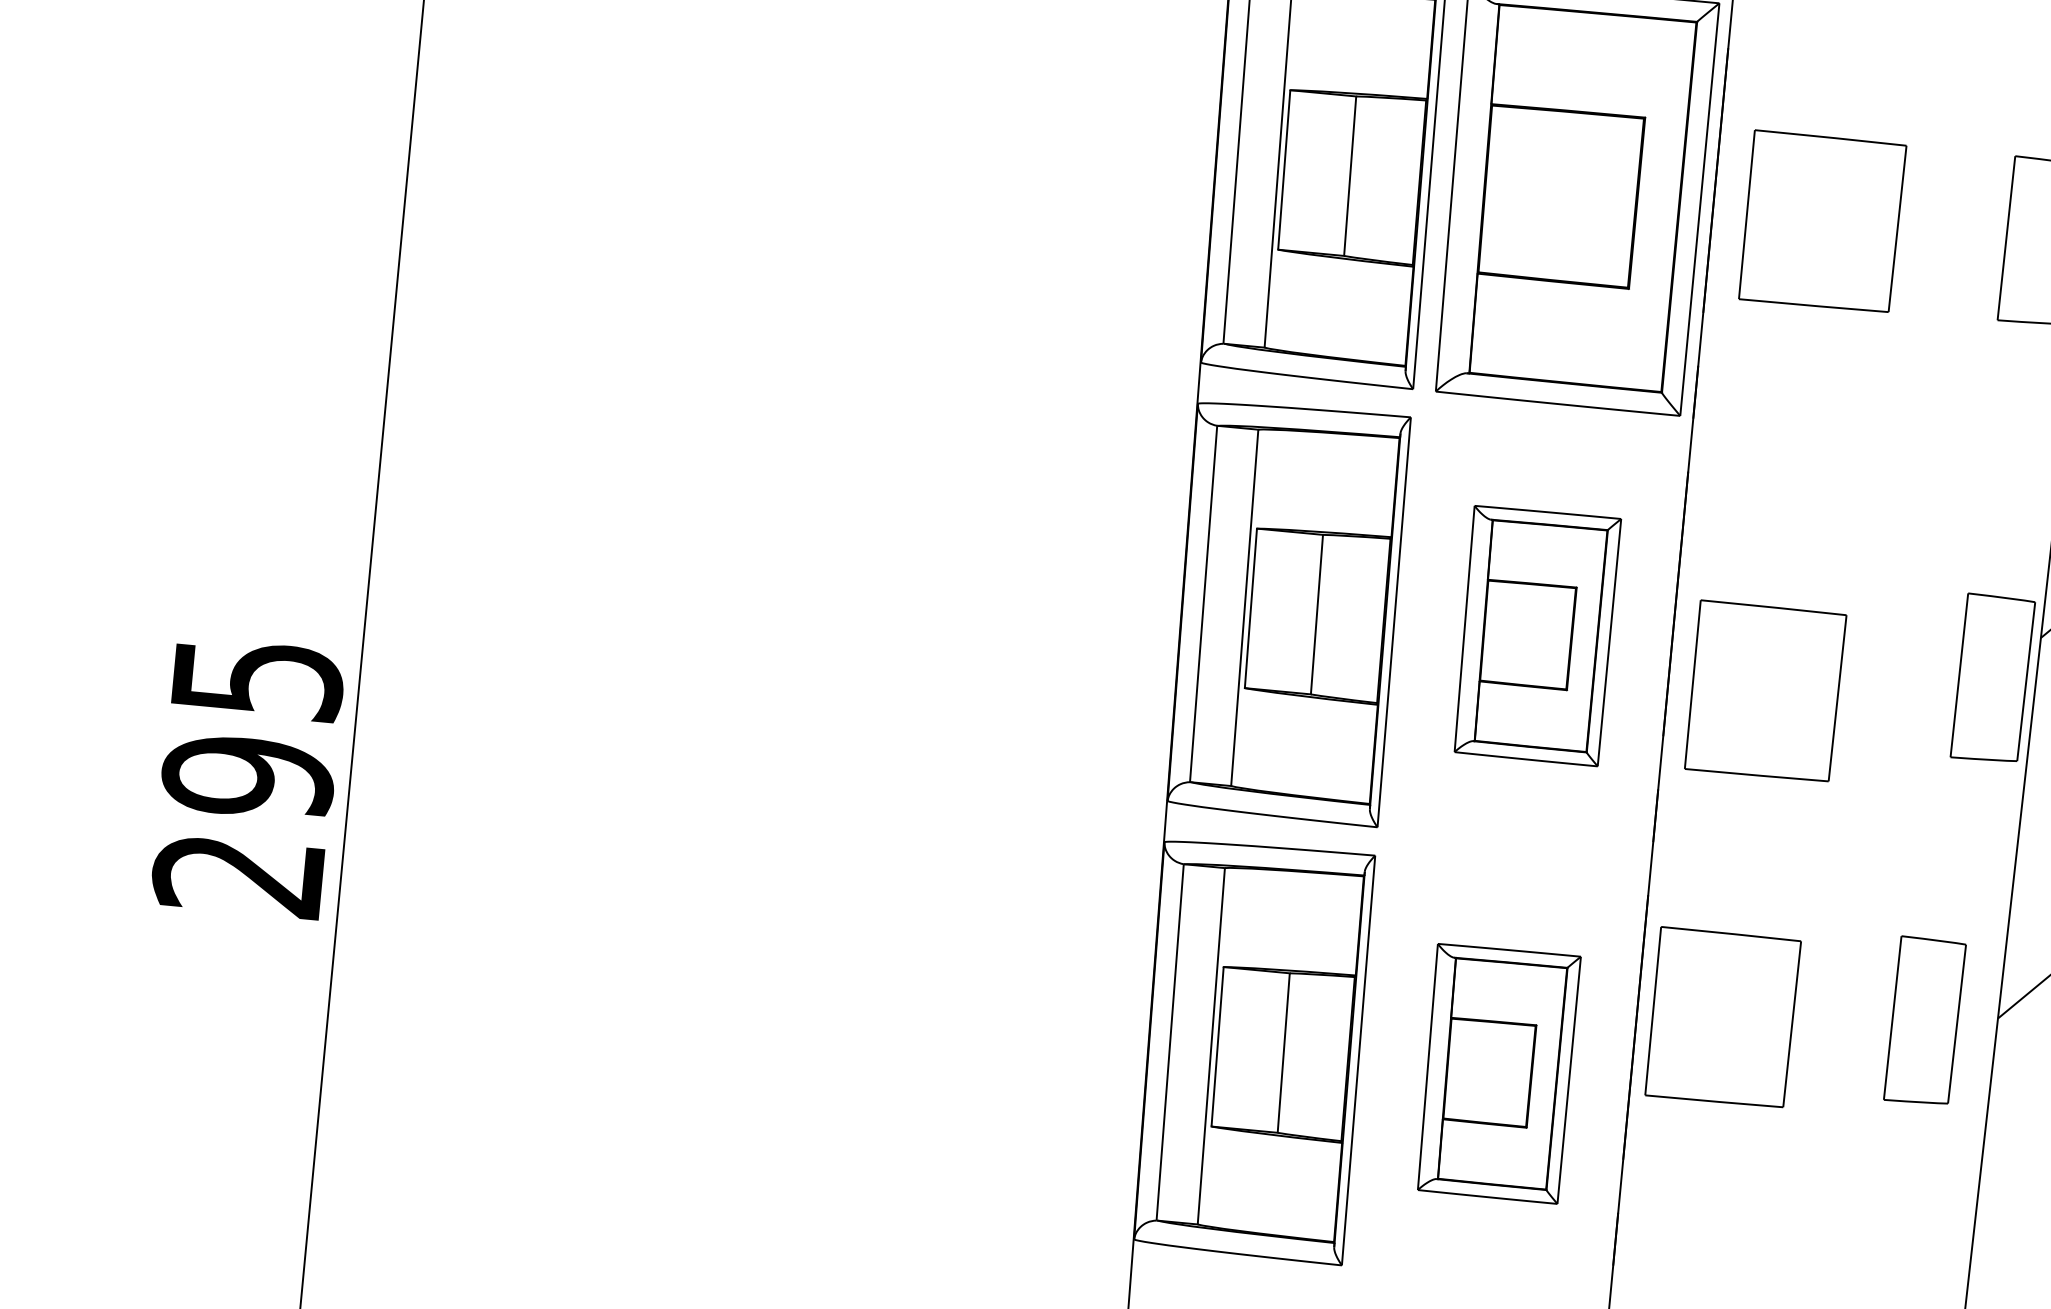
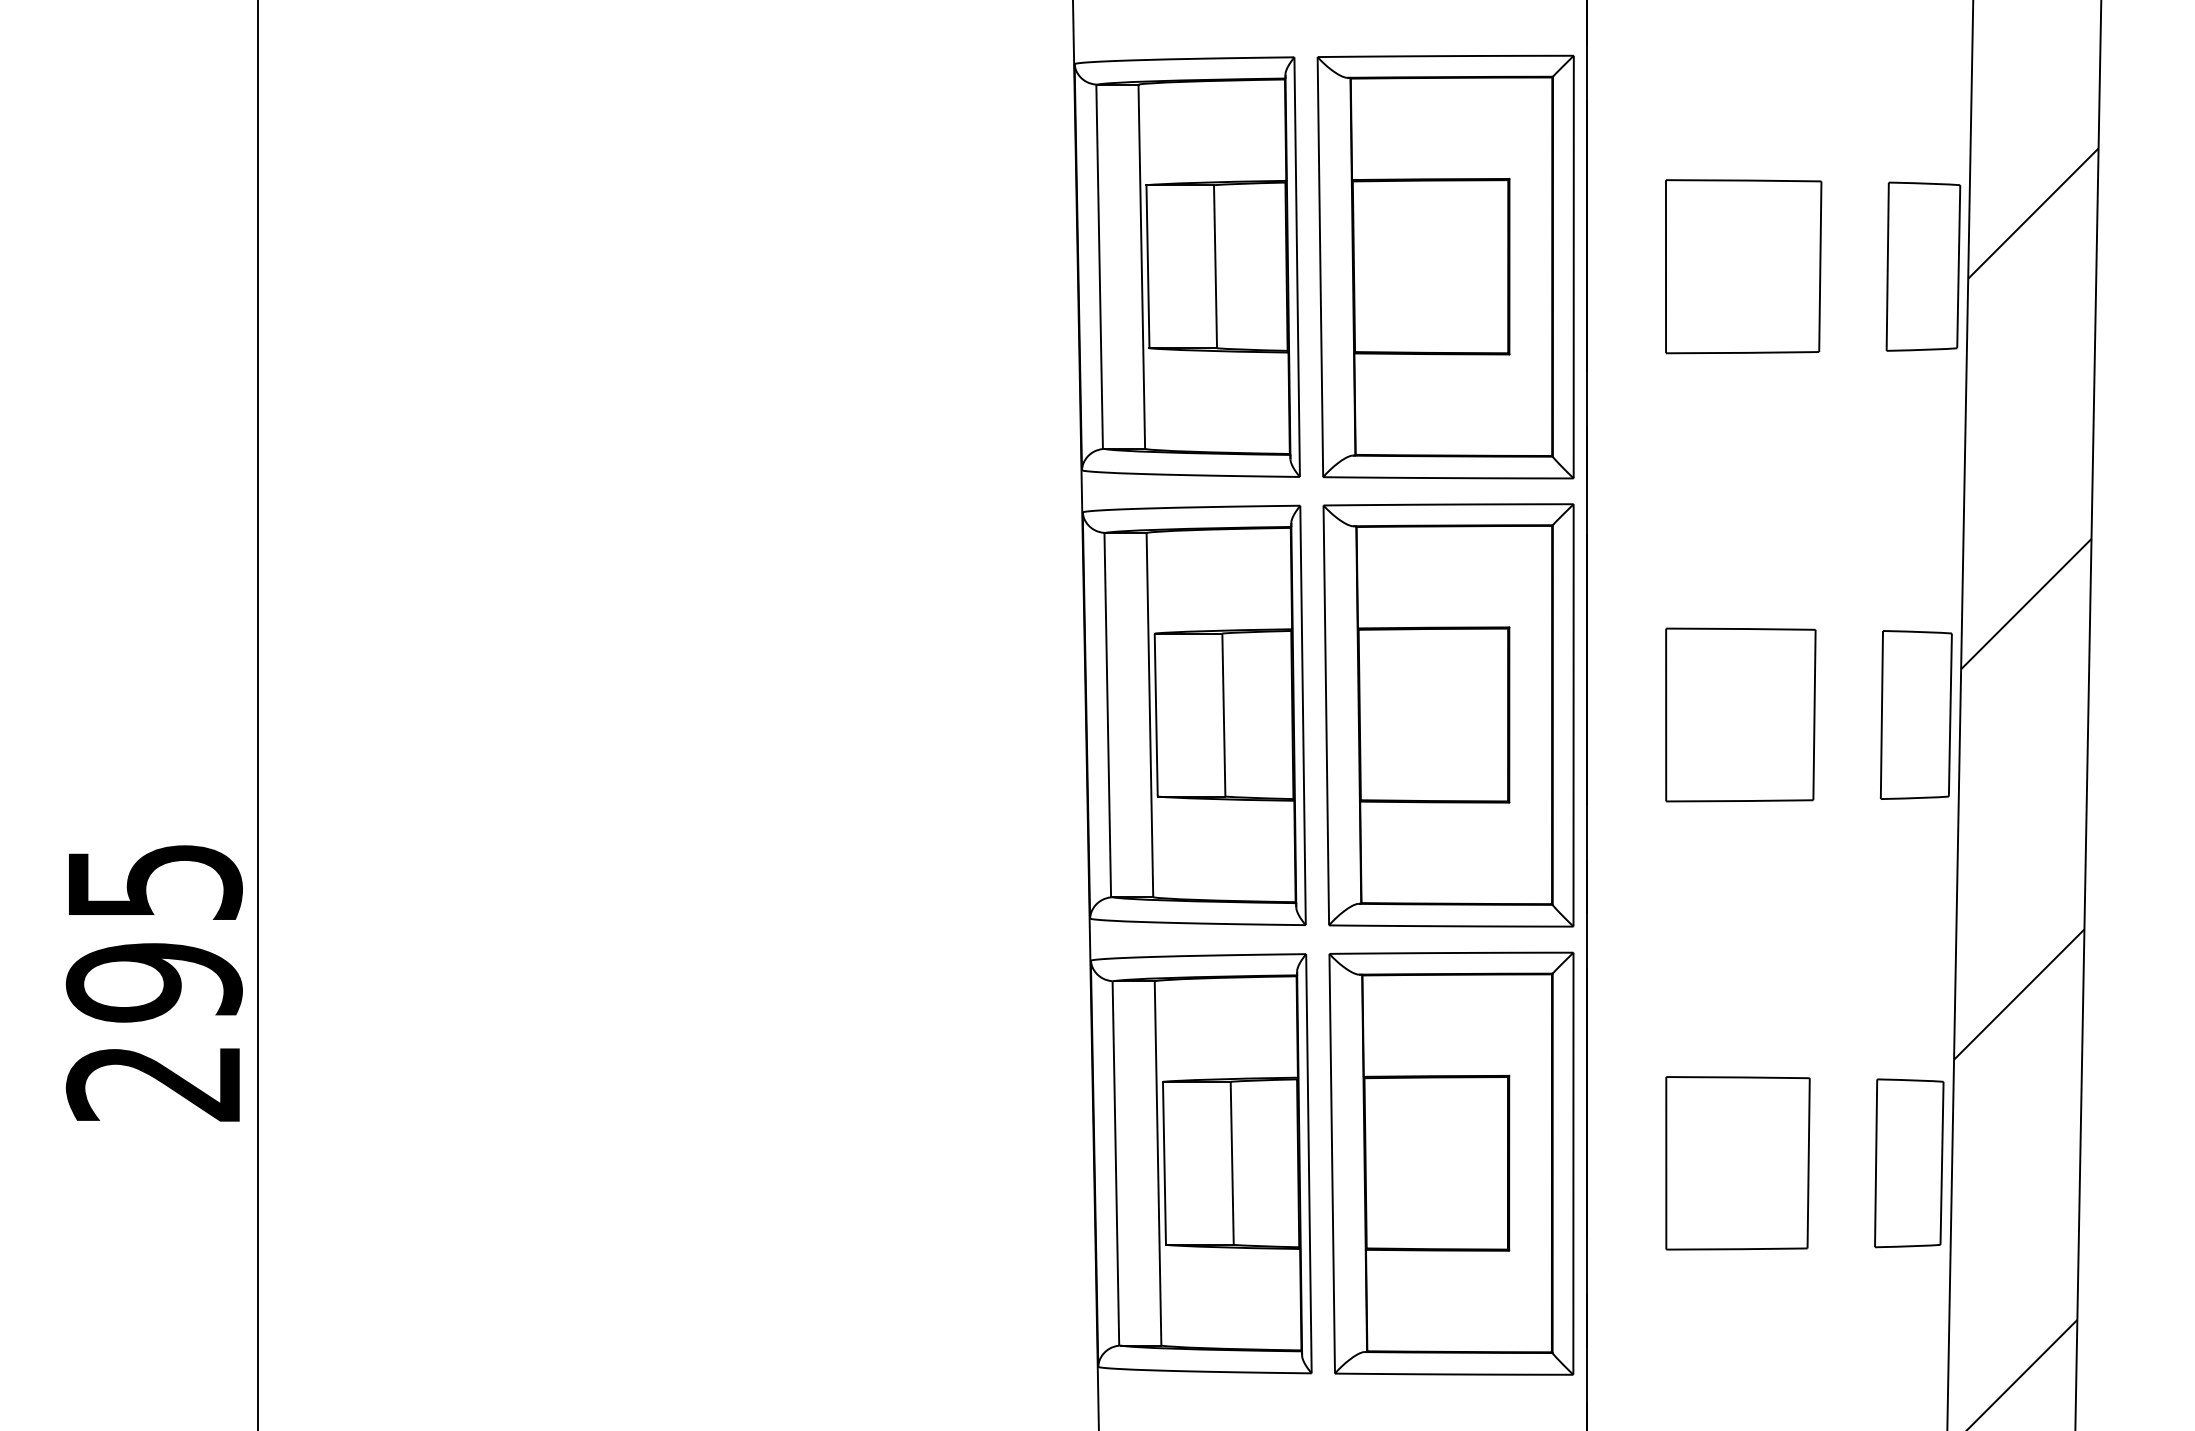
part: (1822, 221) -> (1743, 266), moved
part: (1536, 635) -> (1448, 715), size x1.67
part: (1765, 690) -> (1740, 714), moved
part: (1722, 1017) -> (1737, 1163), moved
part: (1925, 1021) -> (1909, 1163), moved
part: (1497, 1073) -> (1451, 1163), size x1.67

